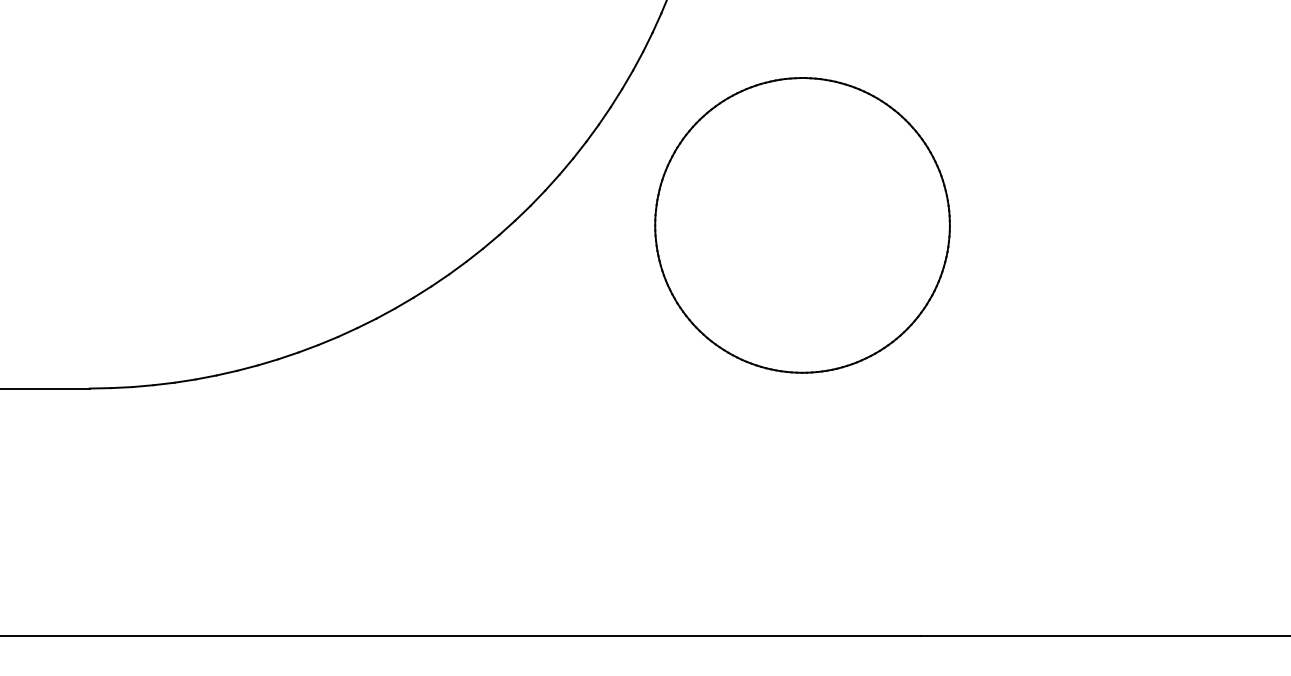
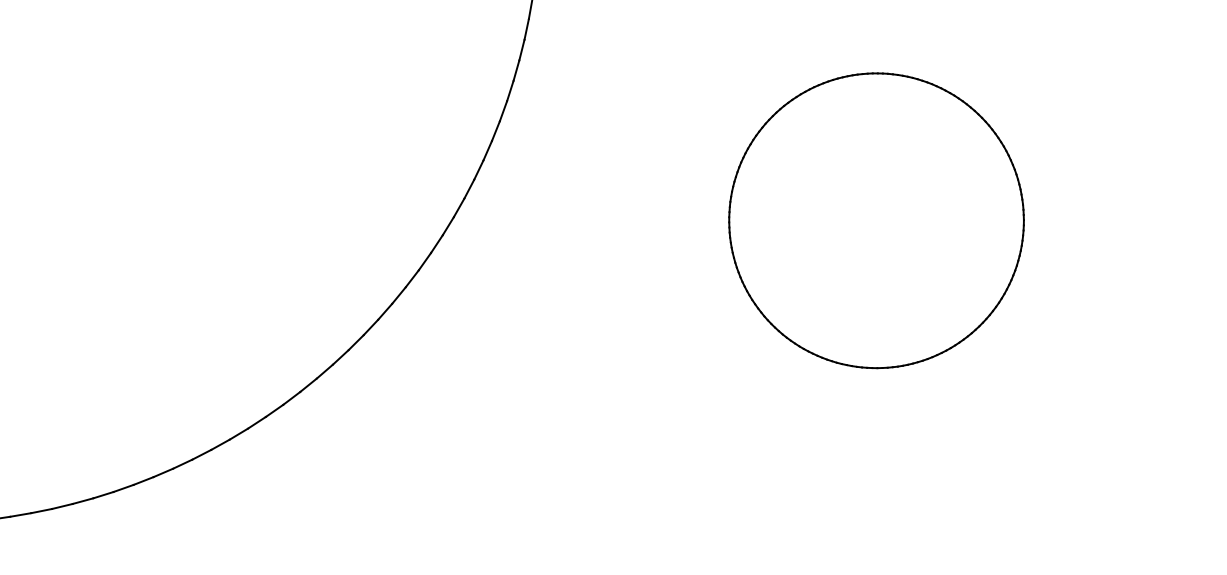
part: (802, 225) -> (876, 220), moved

